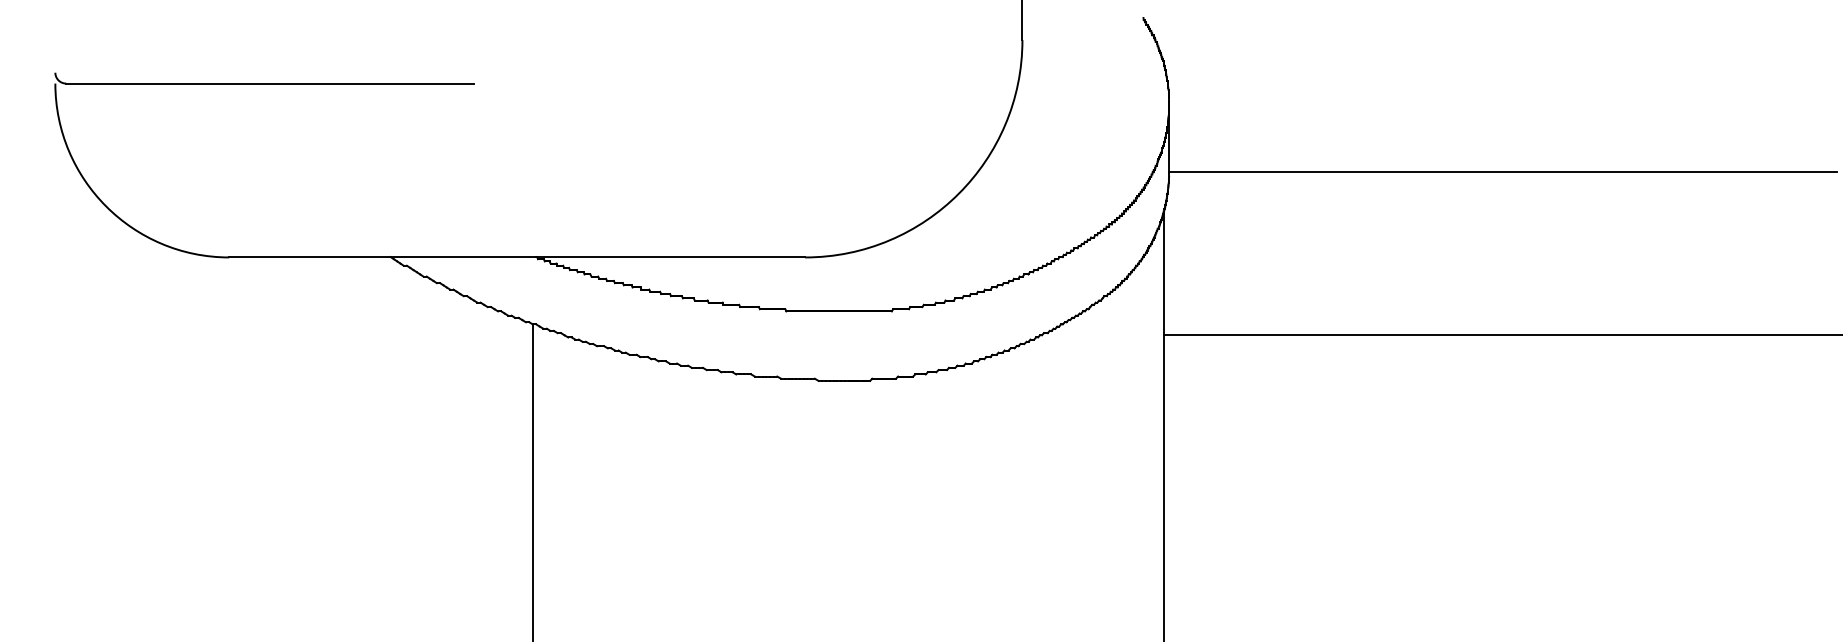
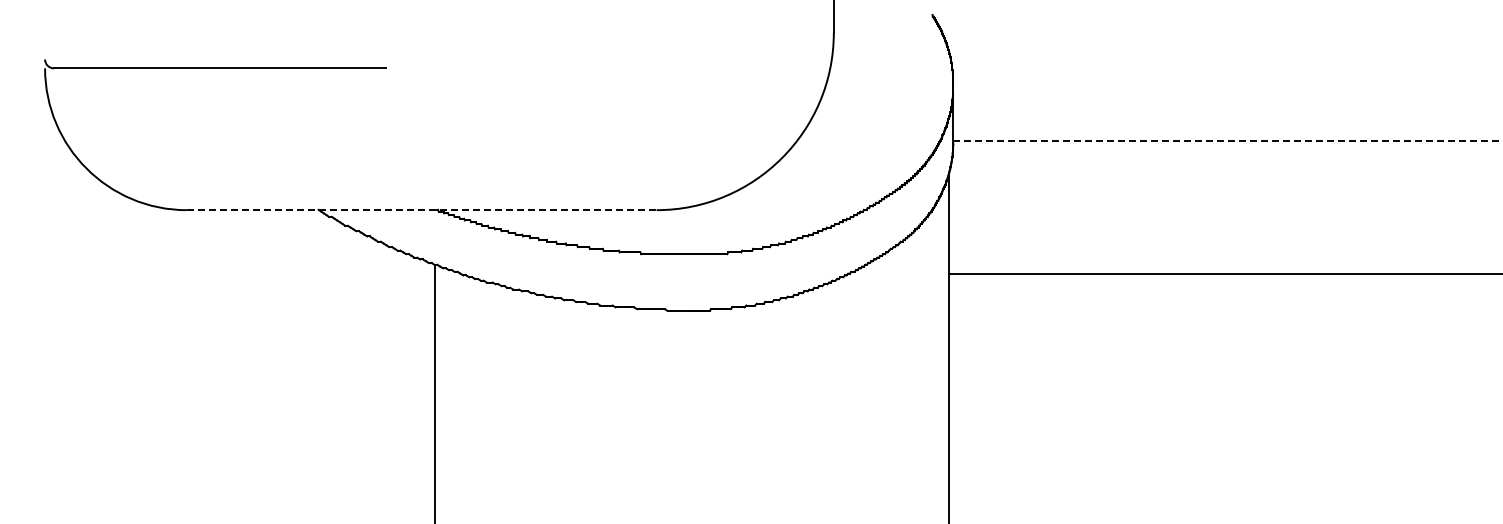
line: (1502, 172) -> (1225, 140), solid -> dashed
line: (516, 257) -> (421, 210), solid -> dashed

